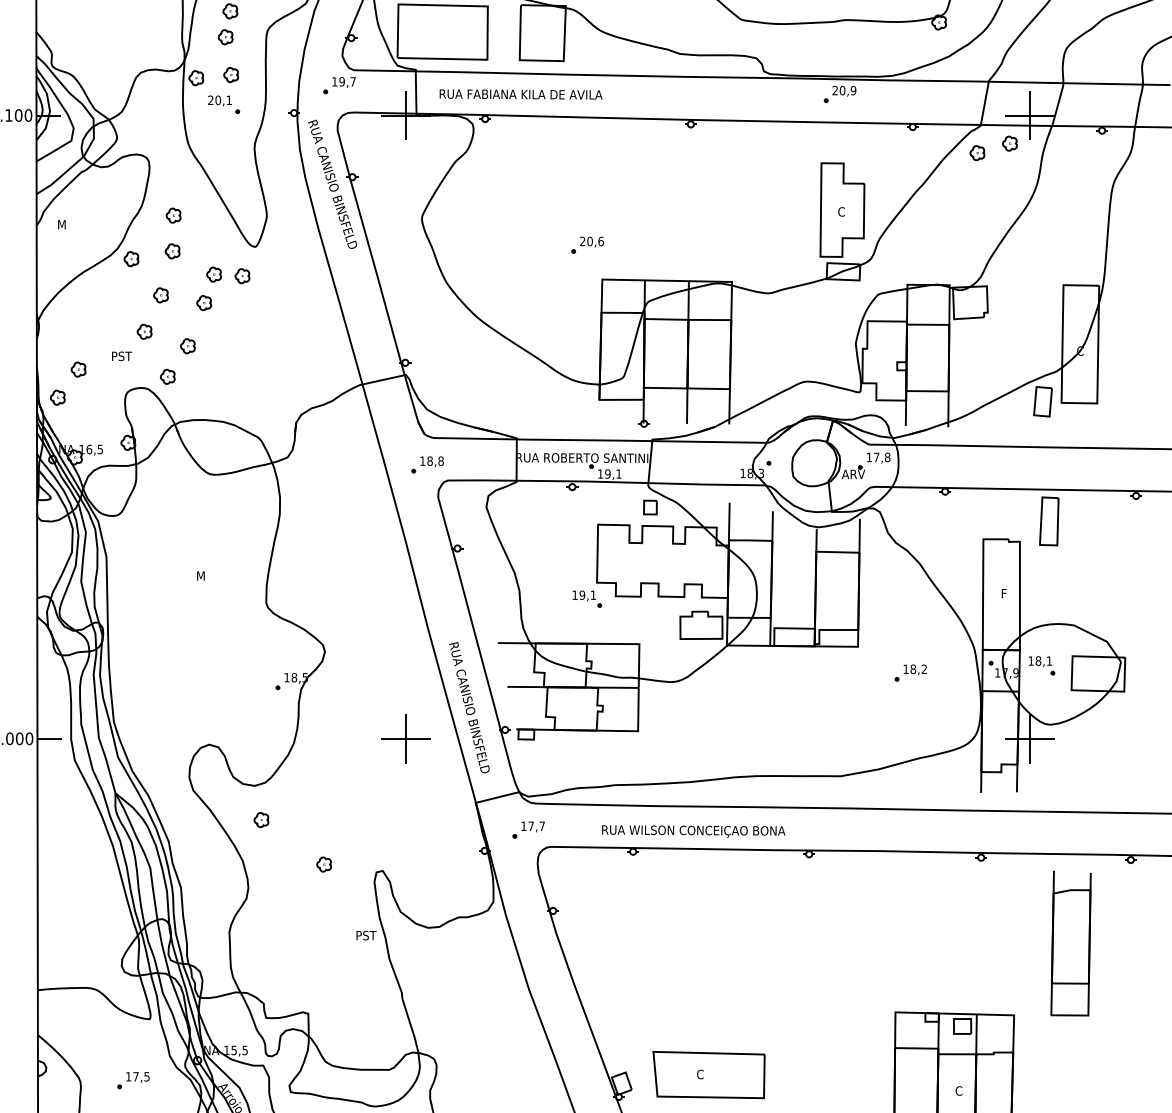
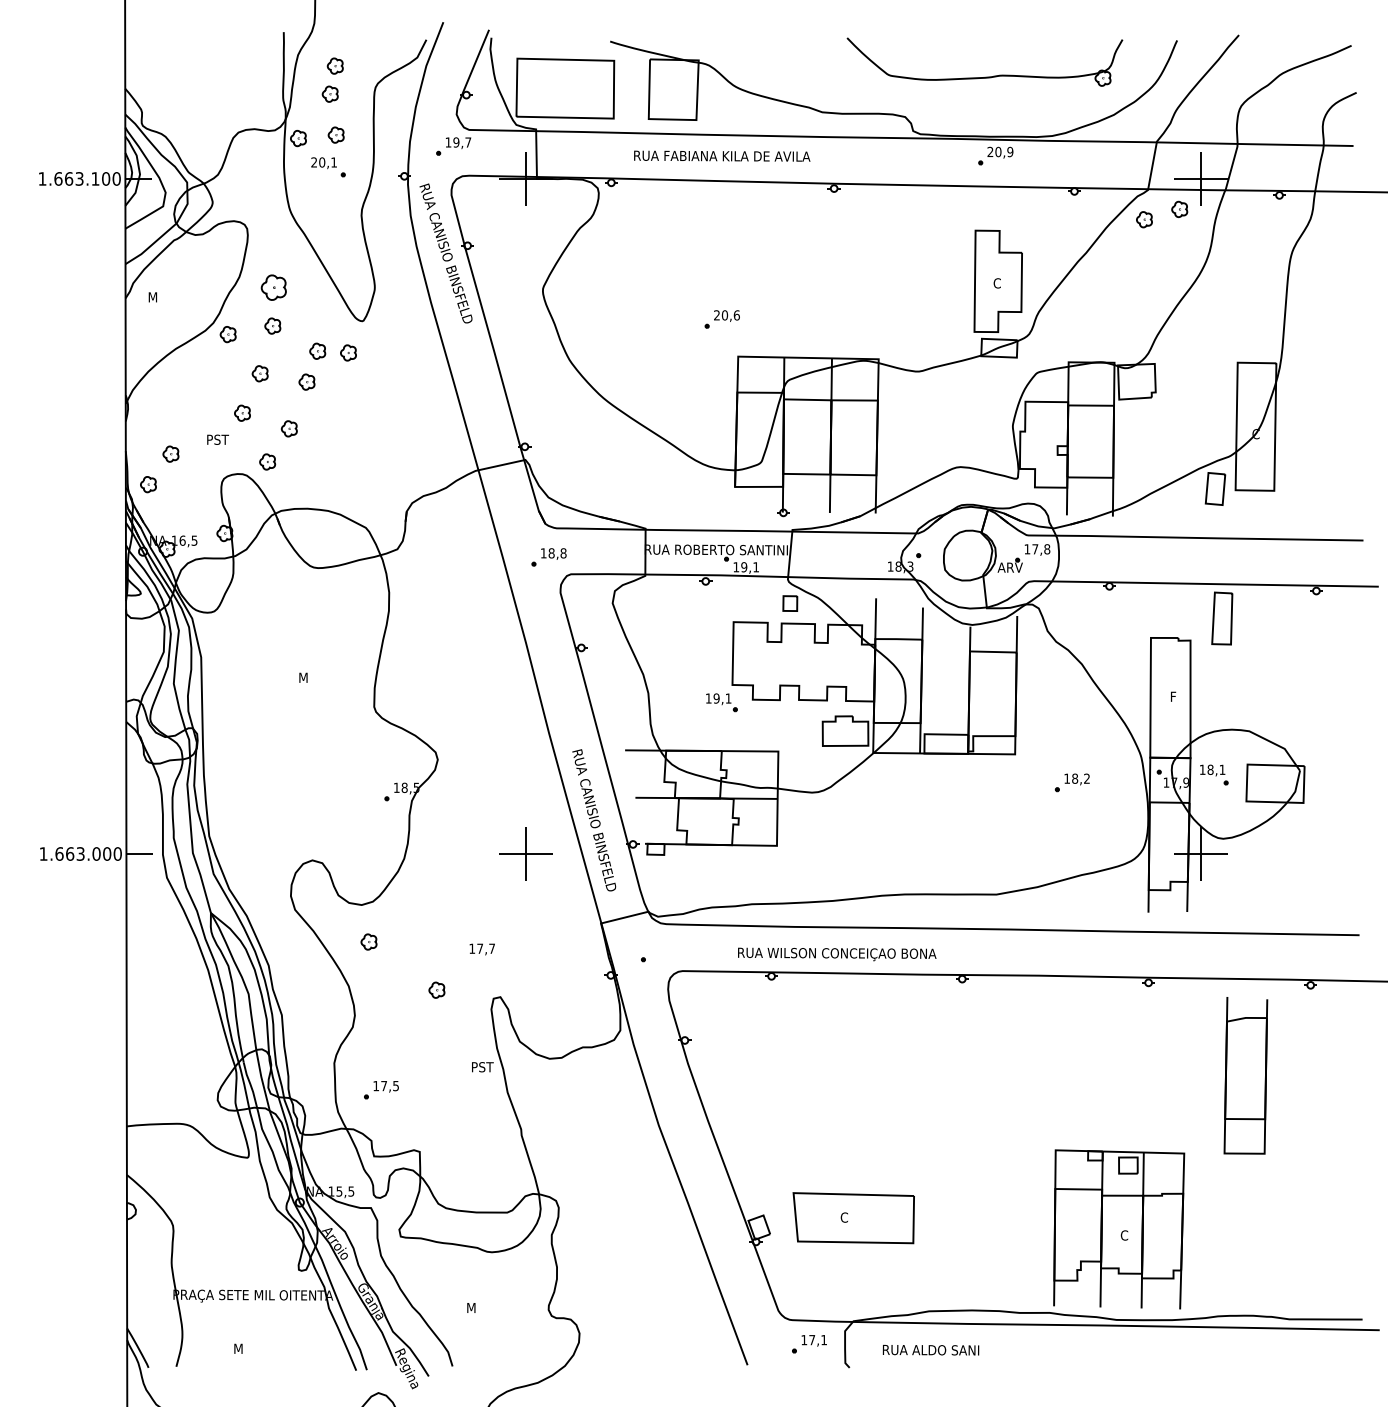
text: (521, 93) -> (722, 155), moved
part: (173, 214) -> (273, 286), size x1.6
text: (532, 826) -> (481, 949), moved
part: (133, 1080) -> (381, 1090), moved

